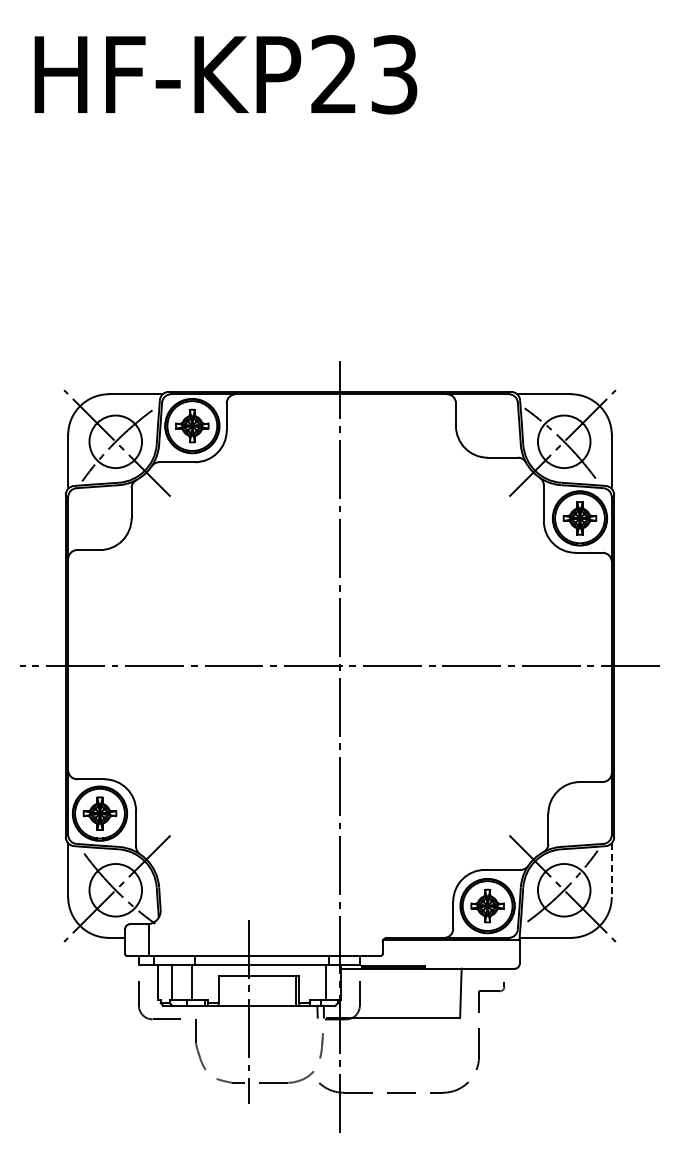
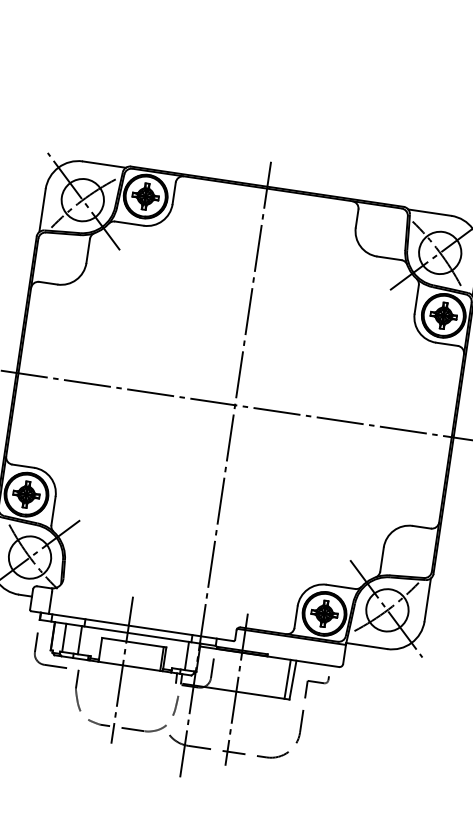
line: (611, 870) -> (427, 600), dashed -> solid
line: (453, 992) -> (287, 678), added
line: (393, 1014) -> (236, 689), added

